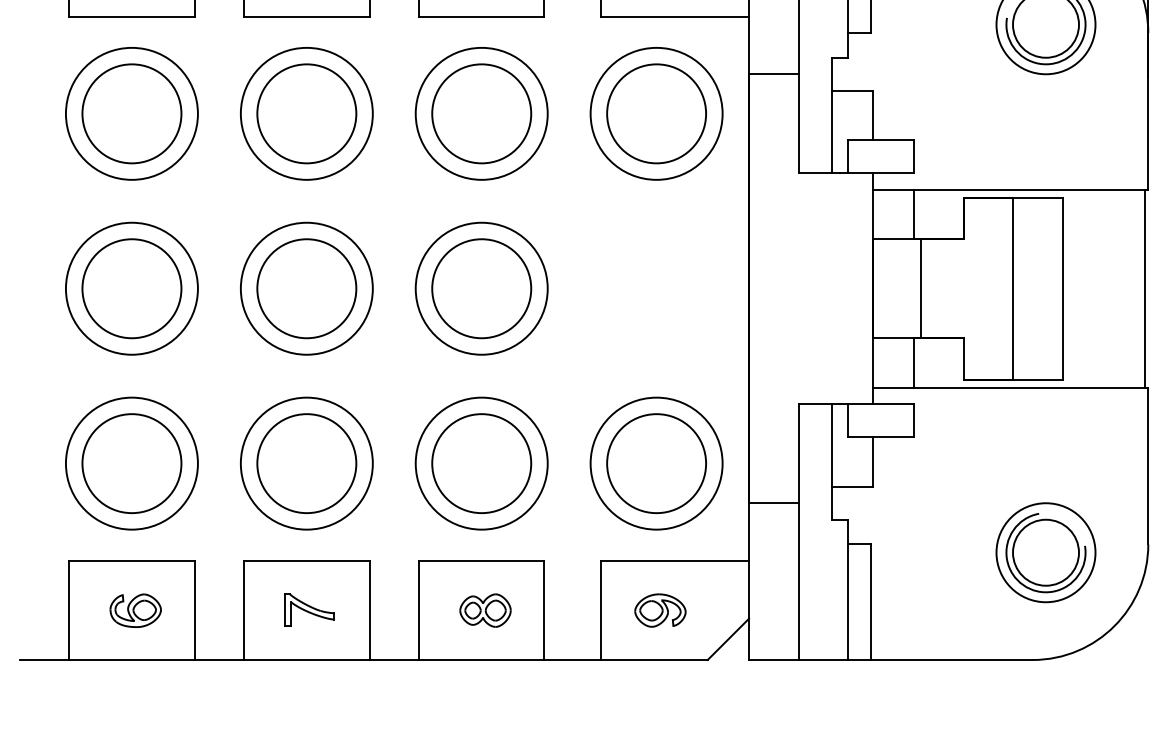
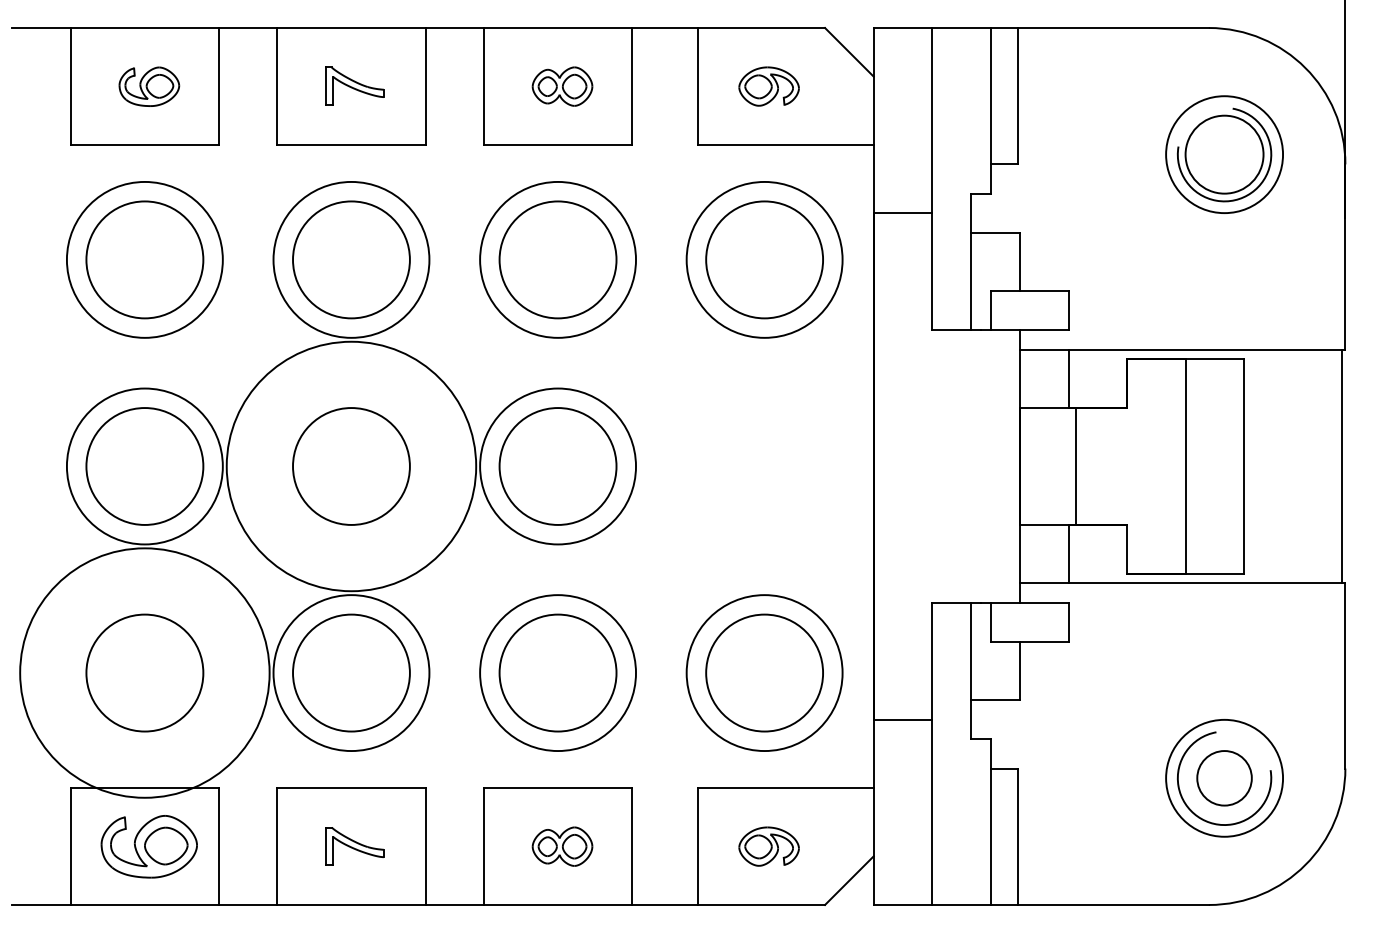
circle: (306, 288) -> (351, 466), size x1.6
circle: (131, 464) -> (144, 673), size x1.6
circle: (1045, 552) -> (1224, 778), size x0.7
part: (135, 610) -> (149, 846), size x1.6

